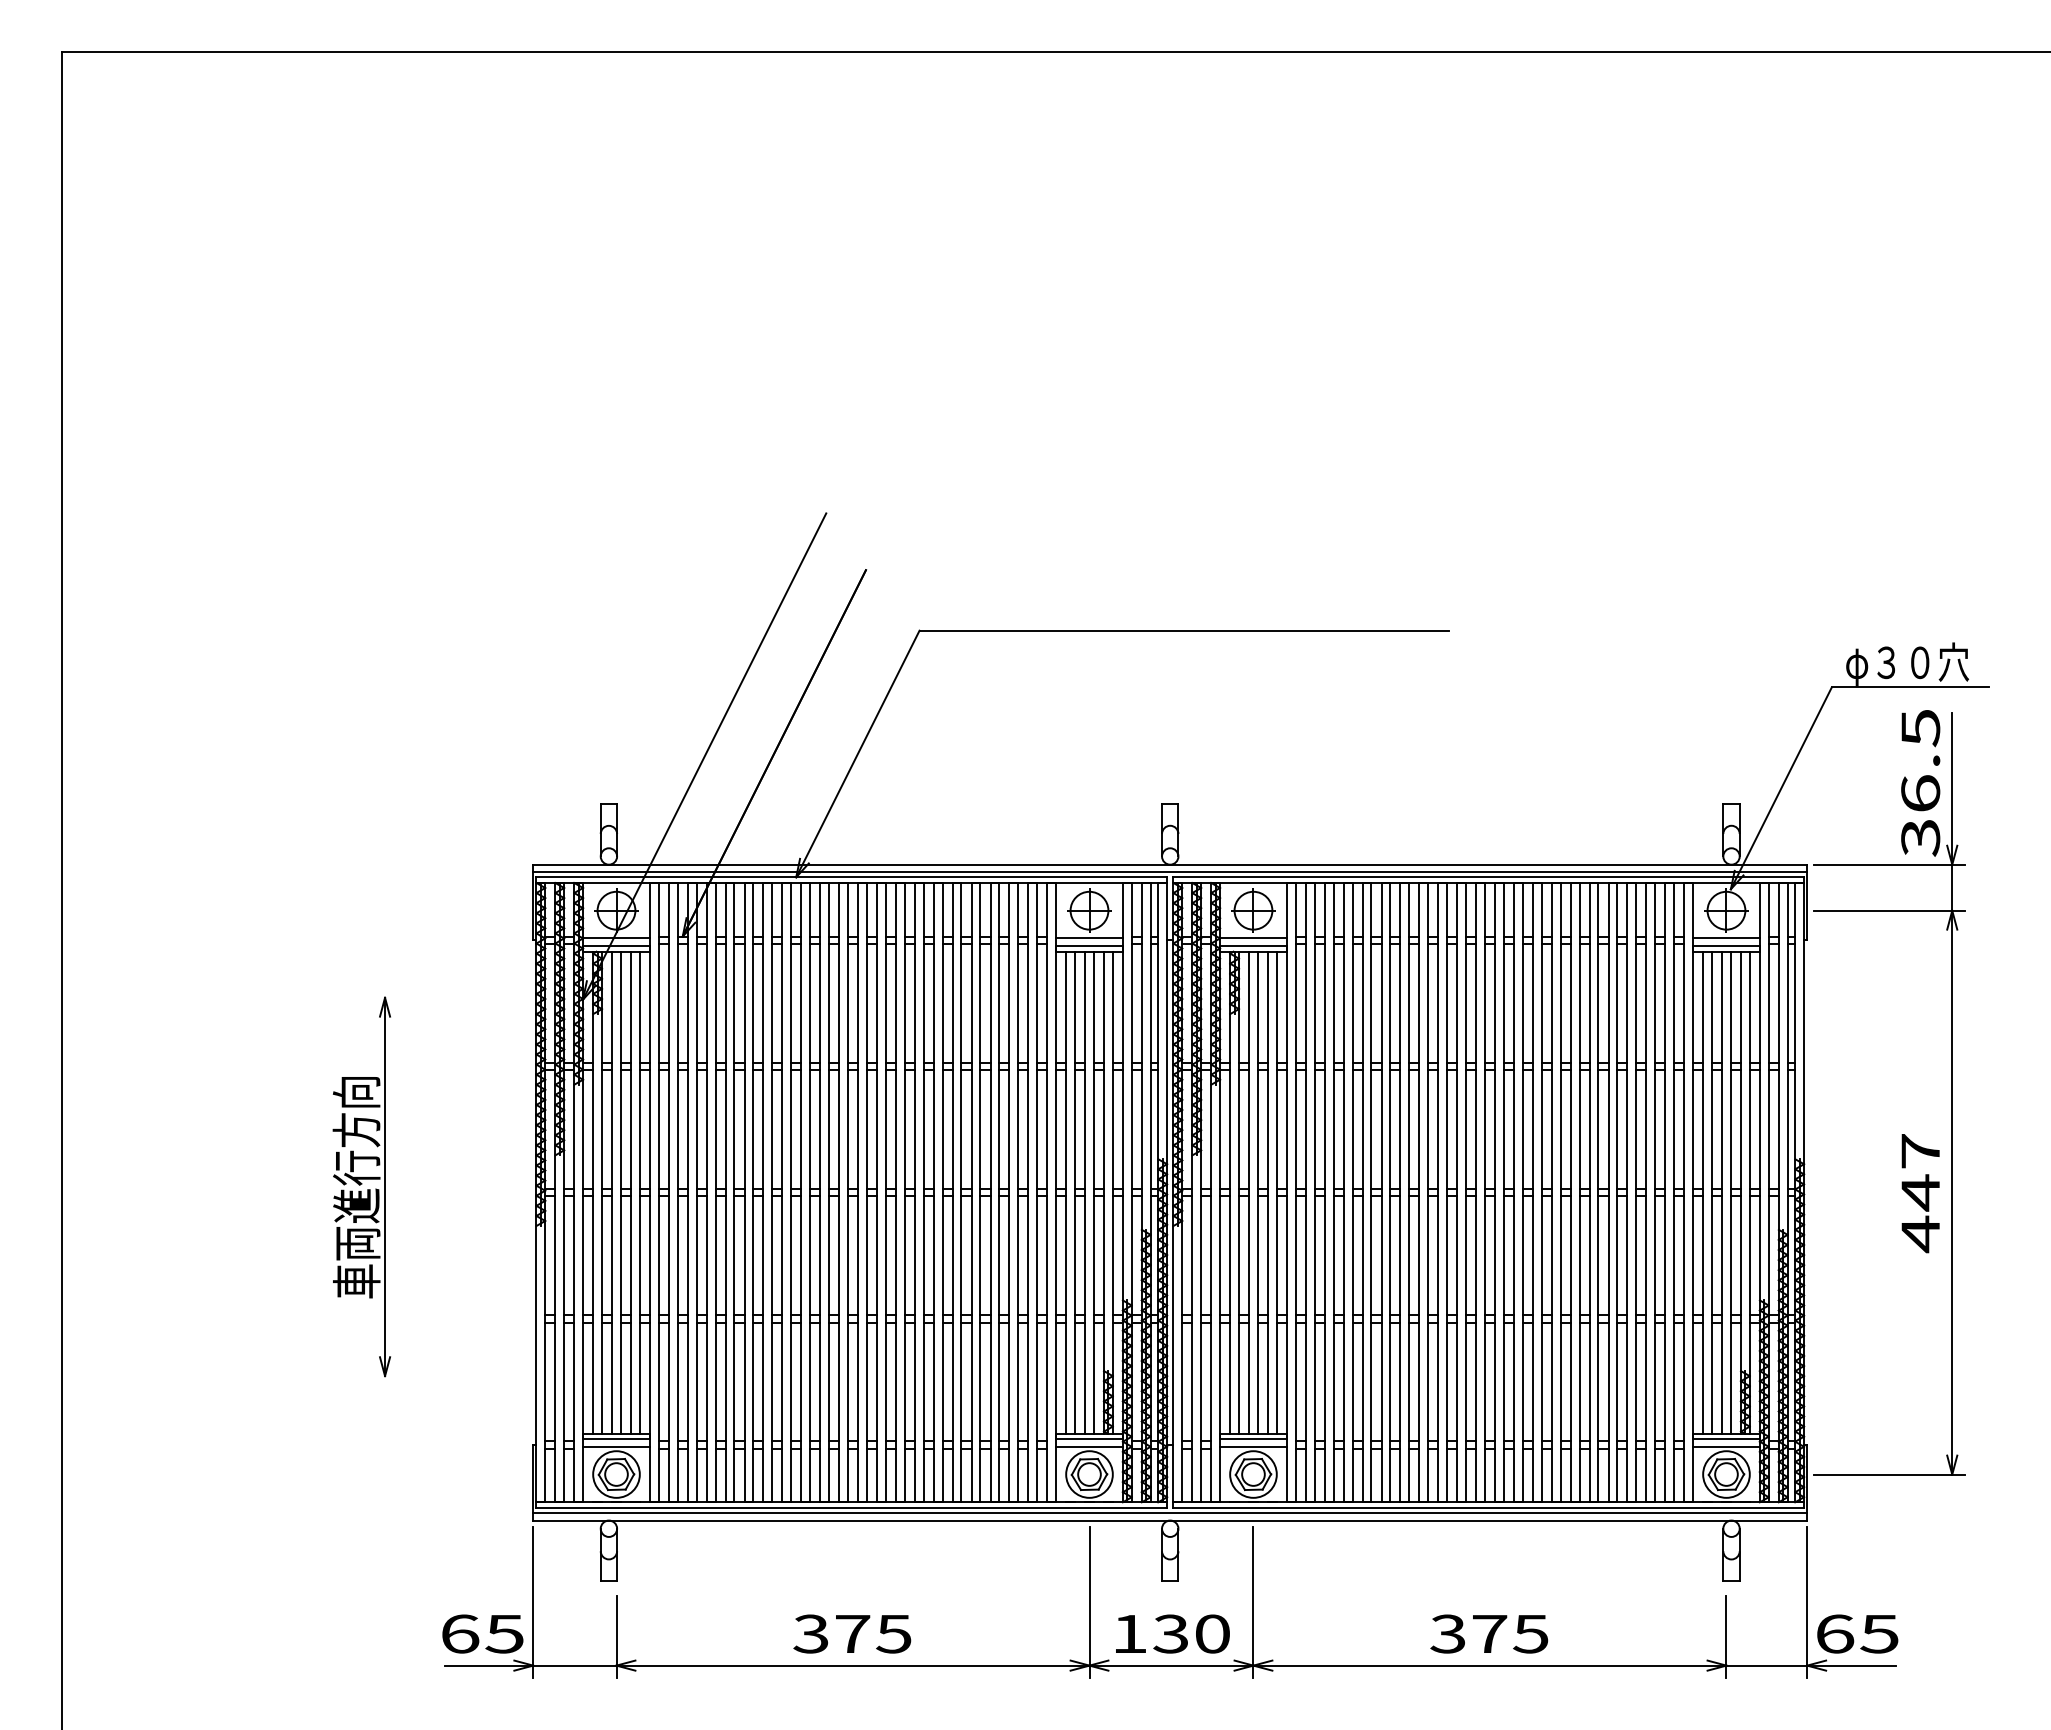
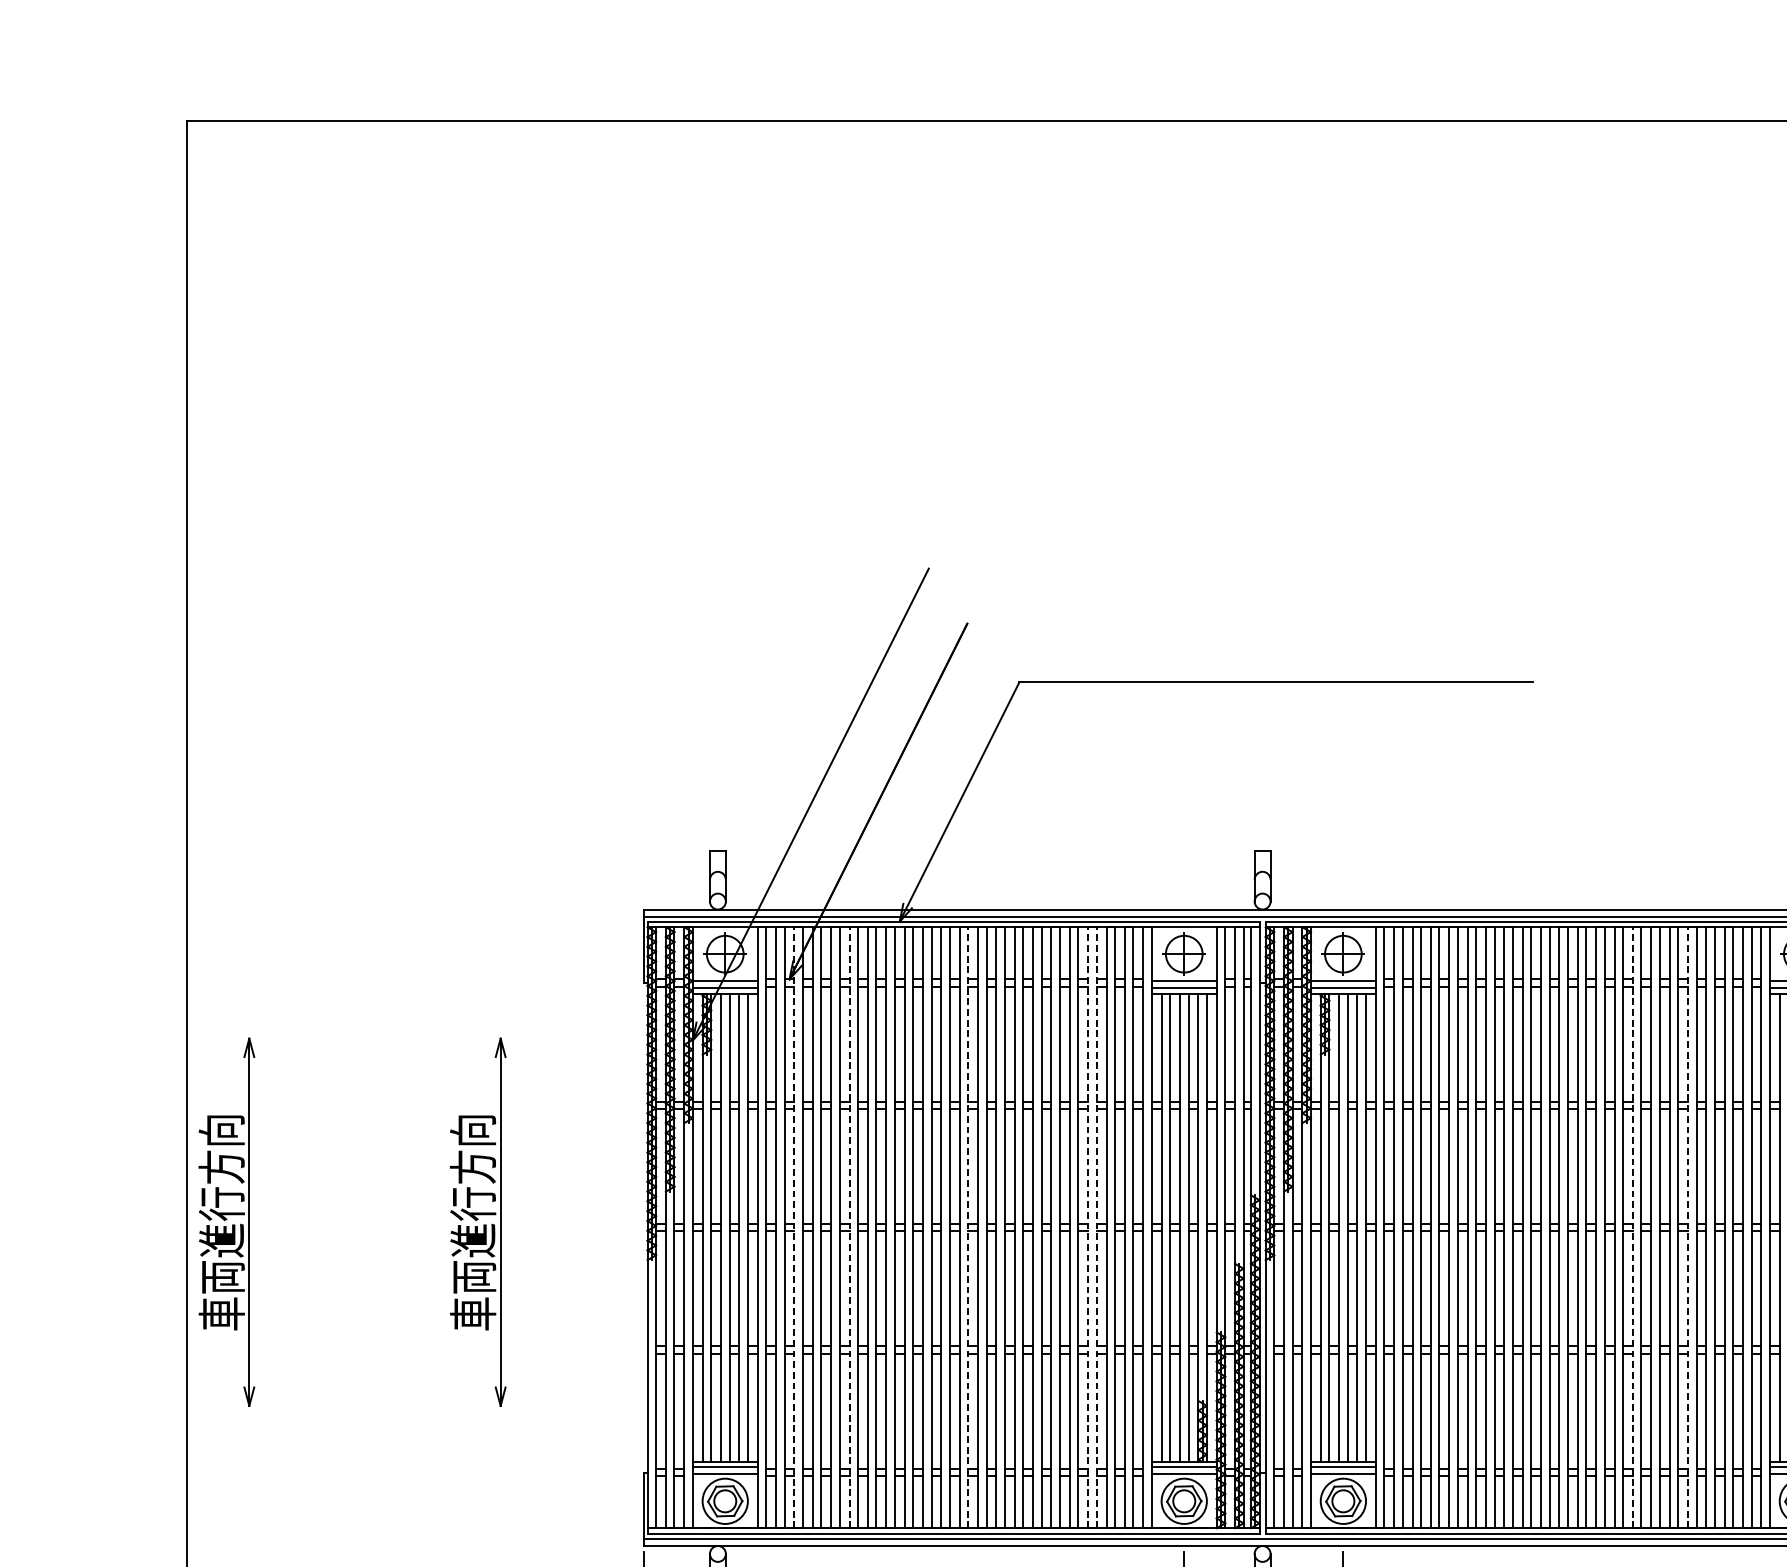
part: (102, 1186) -> (226, 1221), added
line: (687, 1192) -> (794, 1227), solid -> dashed
line: (744, 1192) -> (849, 1227), solid -> dashed
line: (866, 1192) -> (967, 1227), solid -> dashed
line: (990, 1192) -> (1088, 1227), solid -> dashed
line: (999, 1192) -> (1096, 1227), solid -> dashed
line: (1551, 1192) -> (1632, 1227), solid -> dashed
line: (1608, 1192) -> (1687, 1227), solid -> dashed

